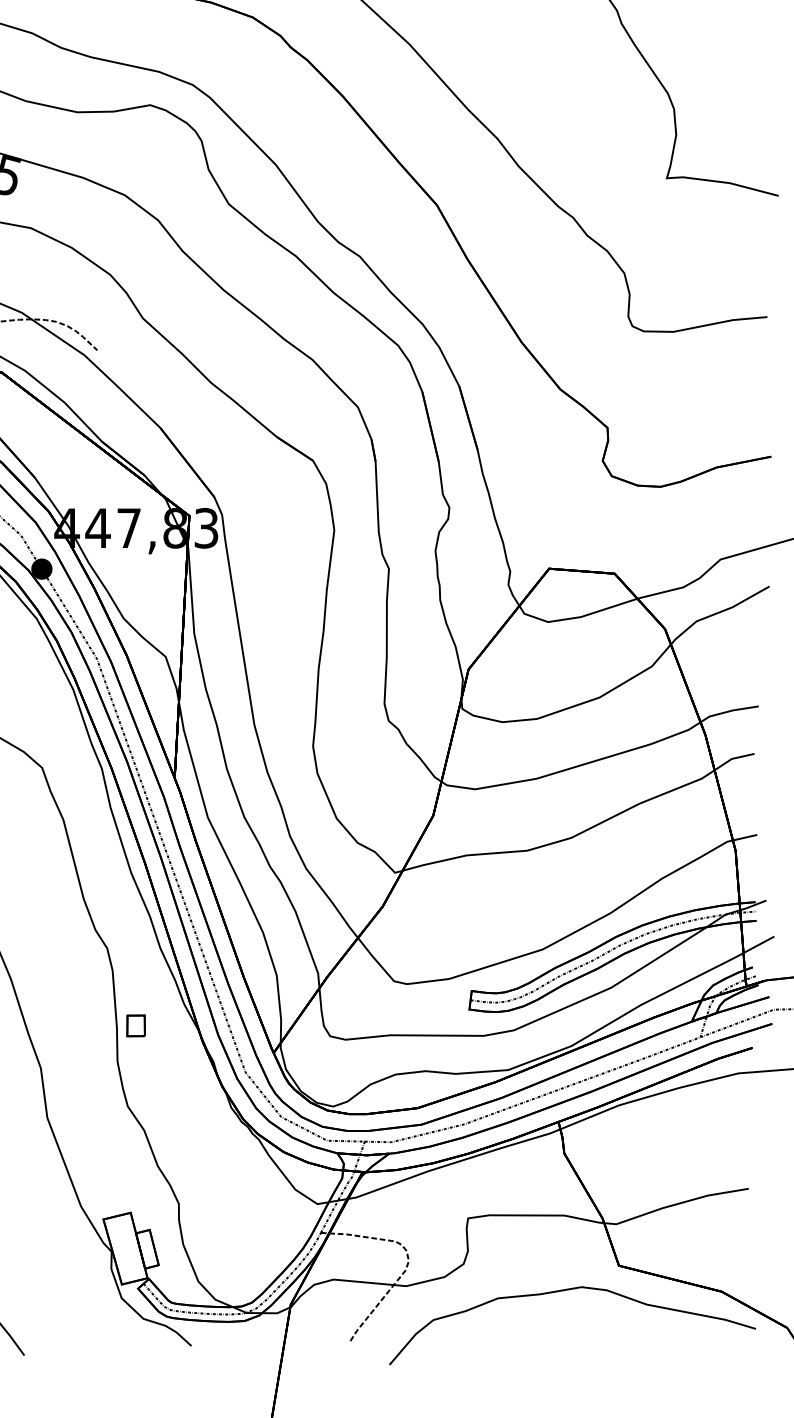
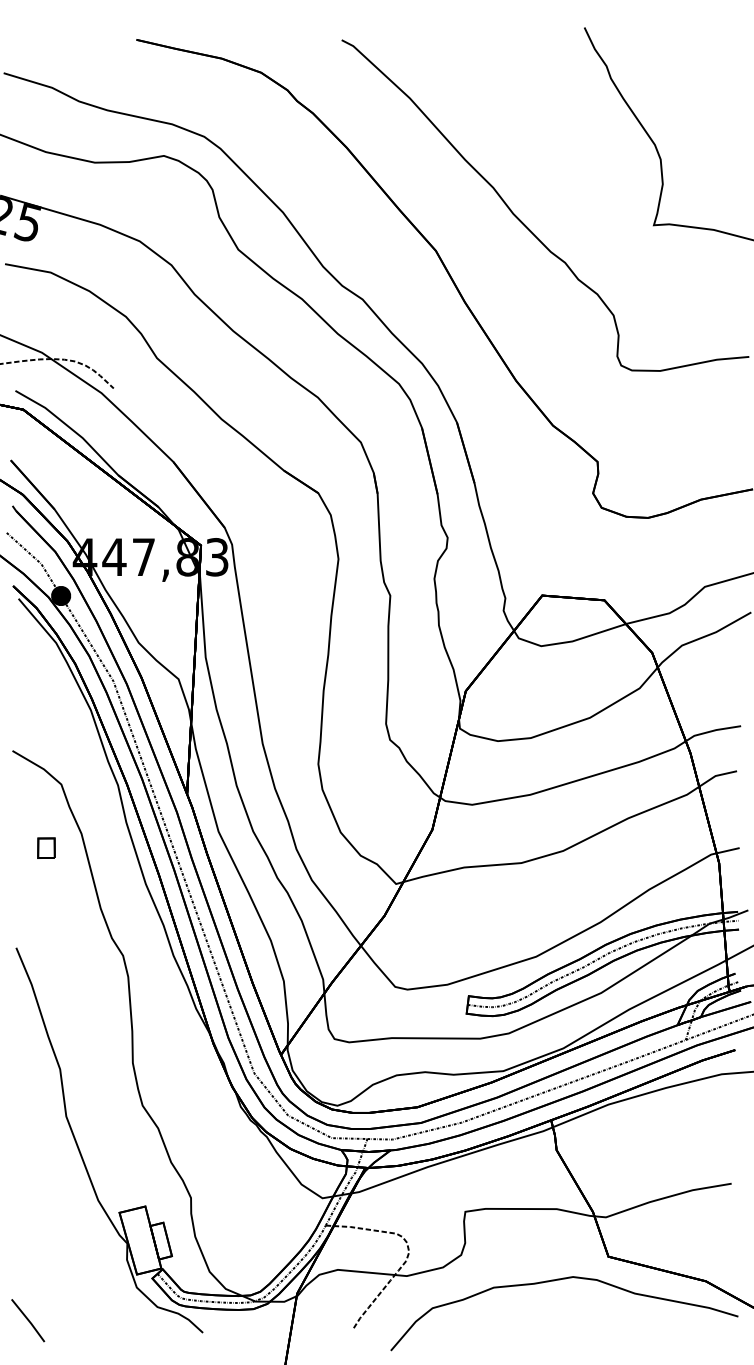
part: (136, 1025) -> (46, 847), moved

